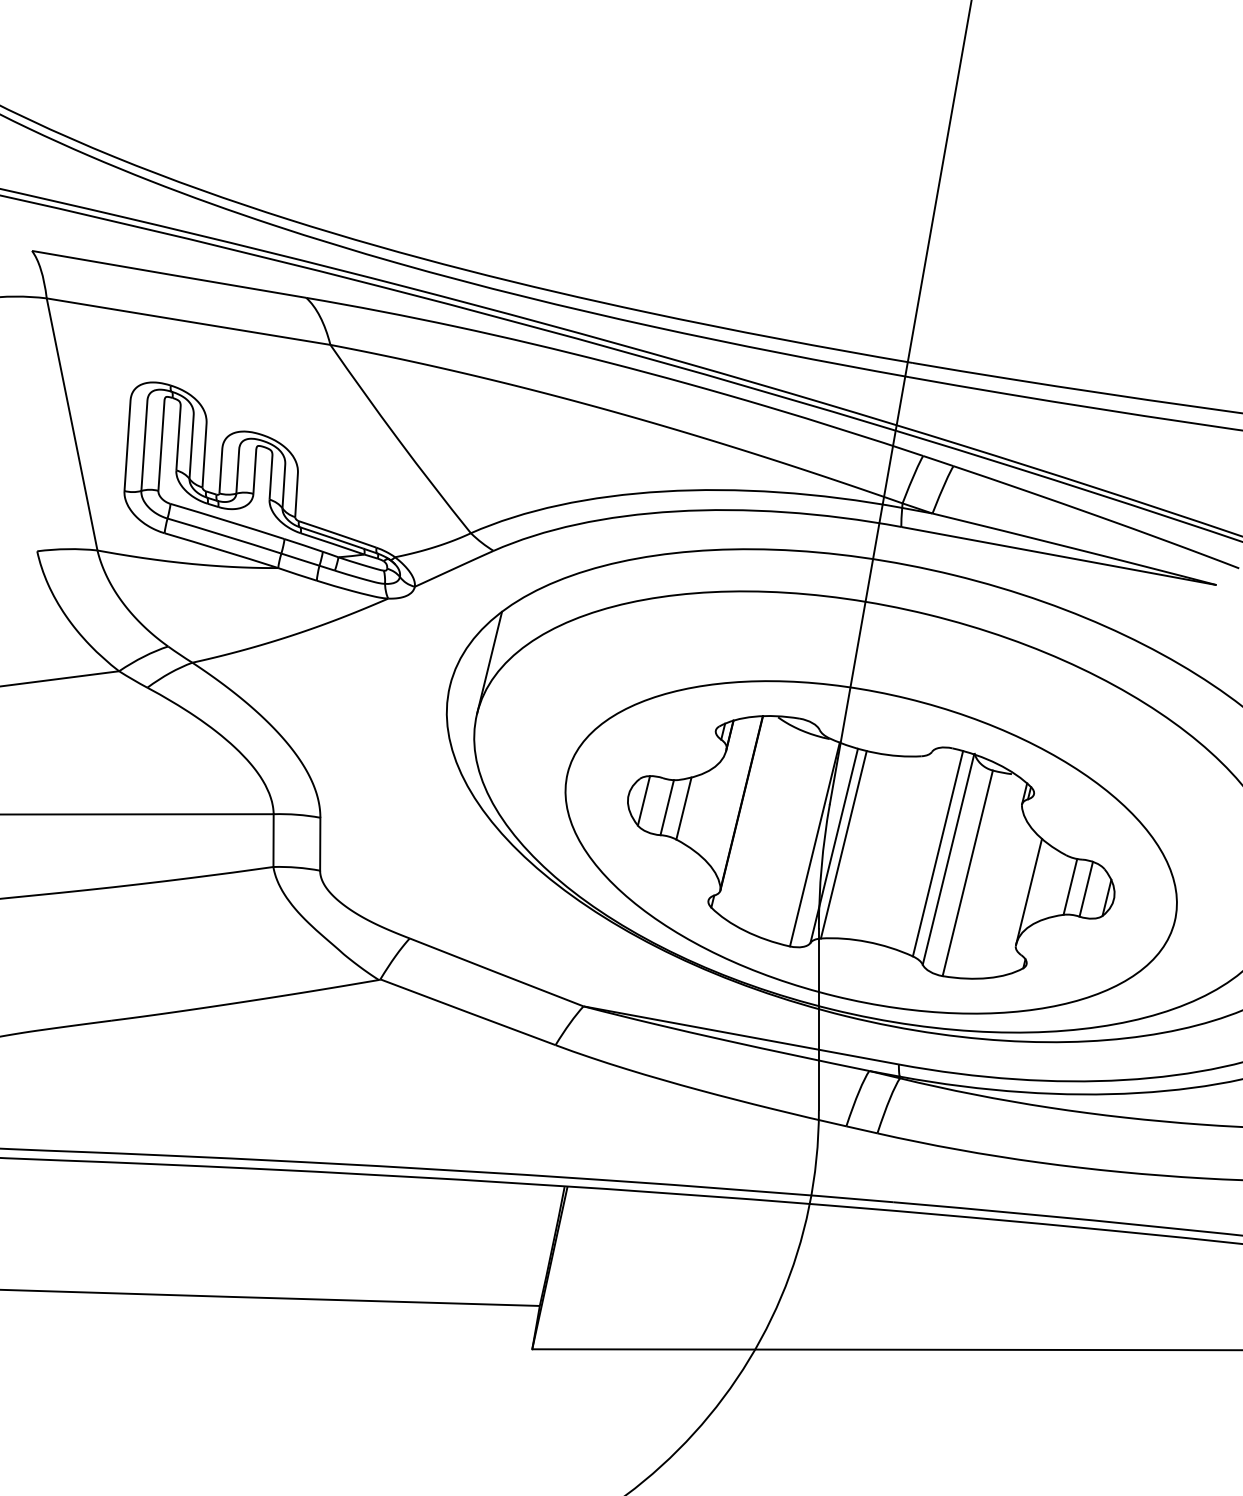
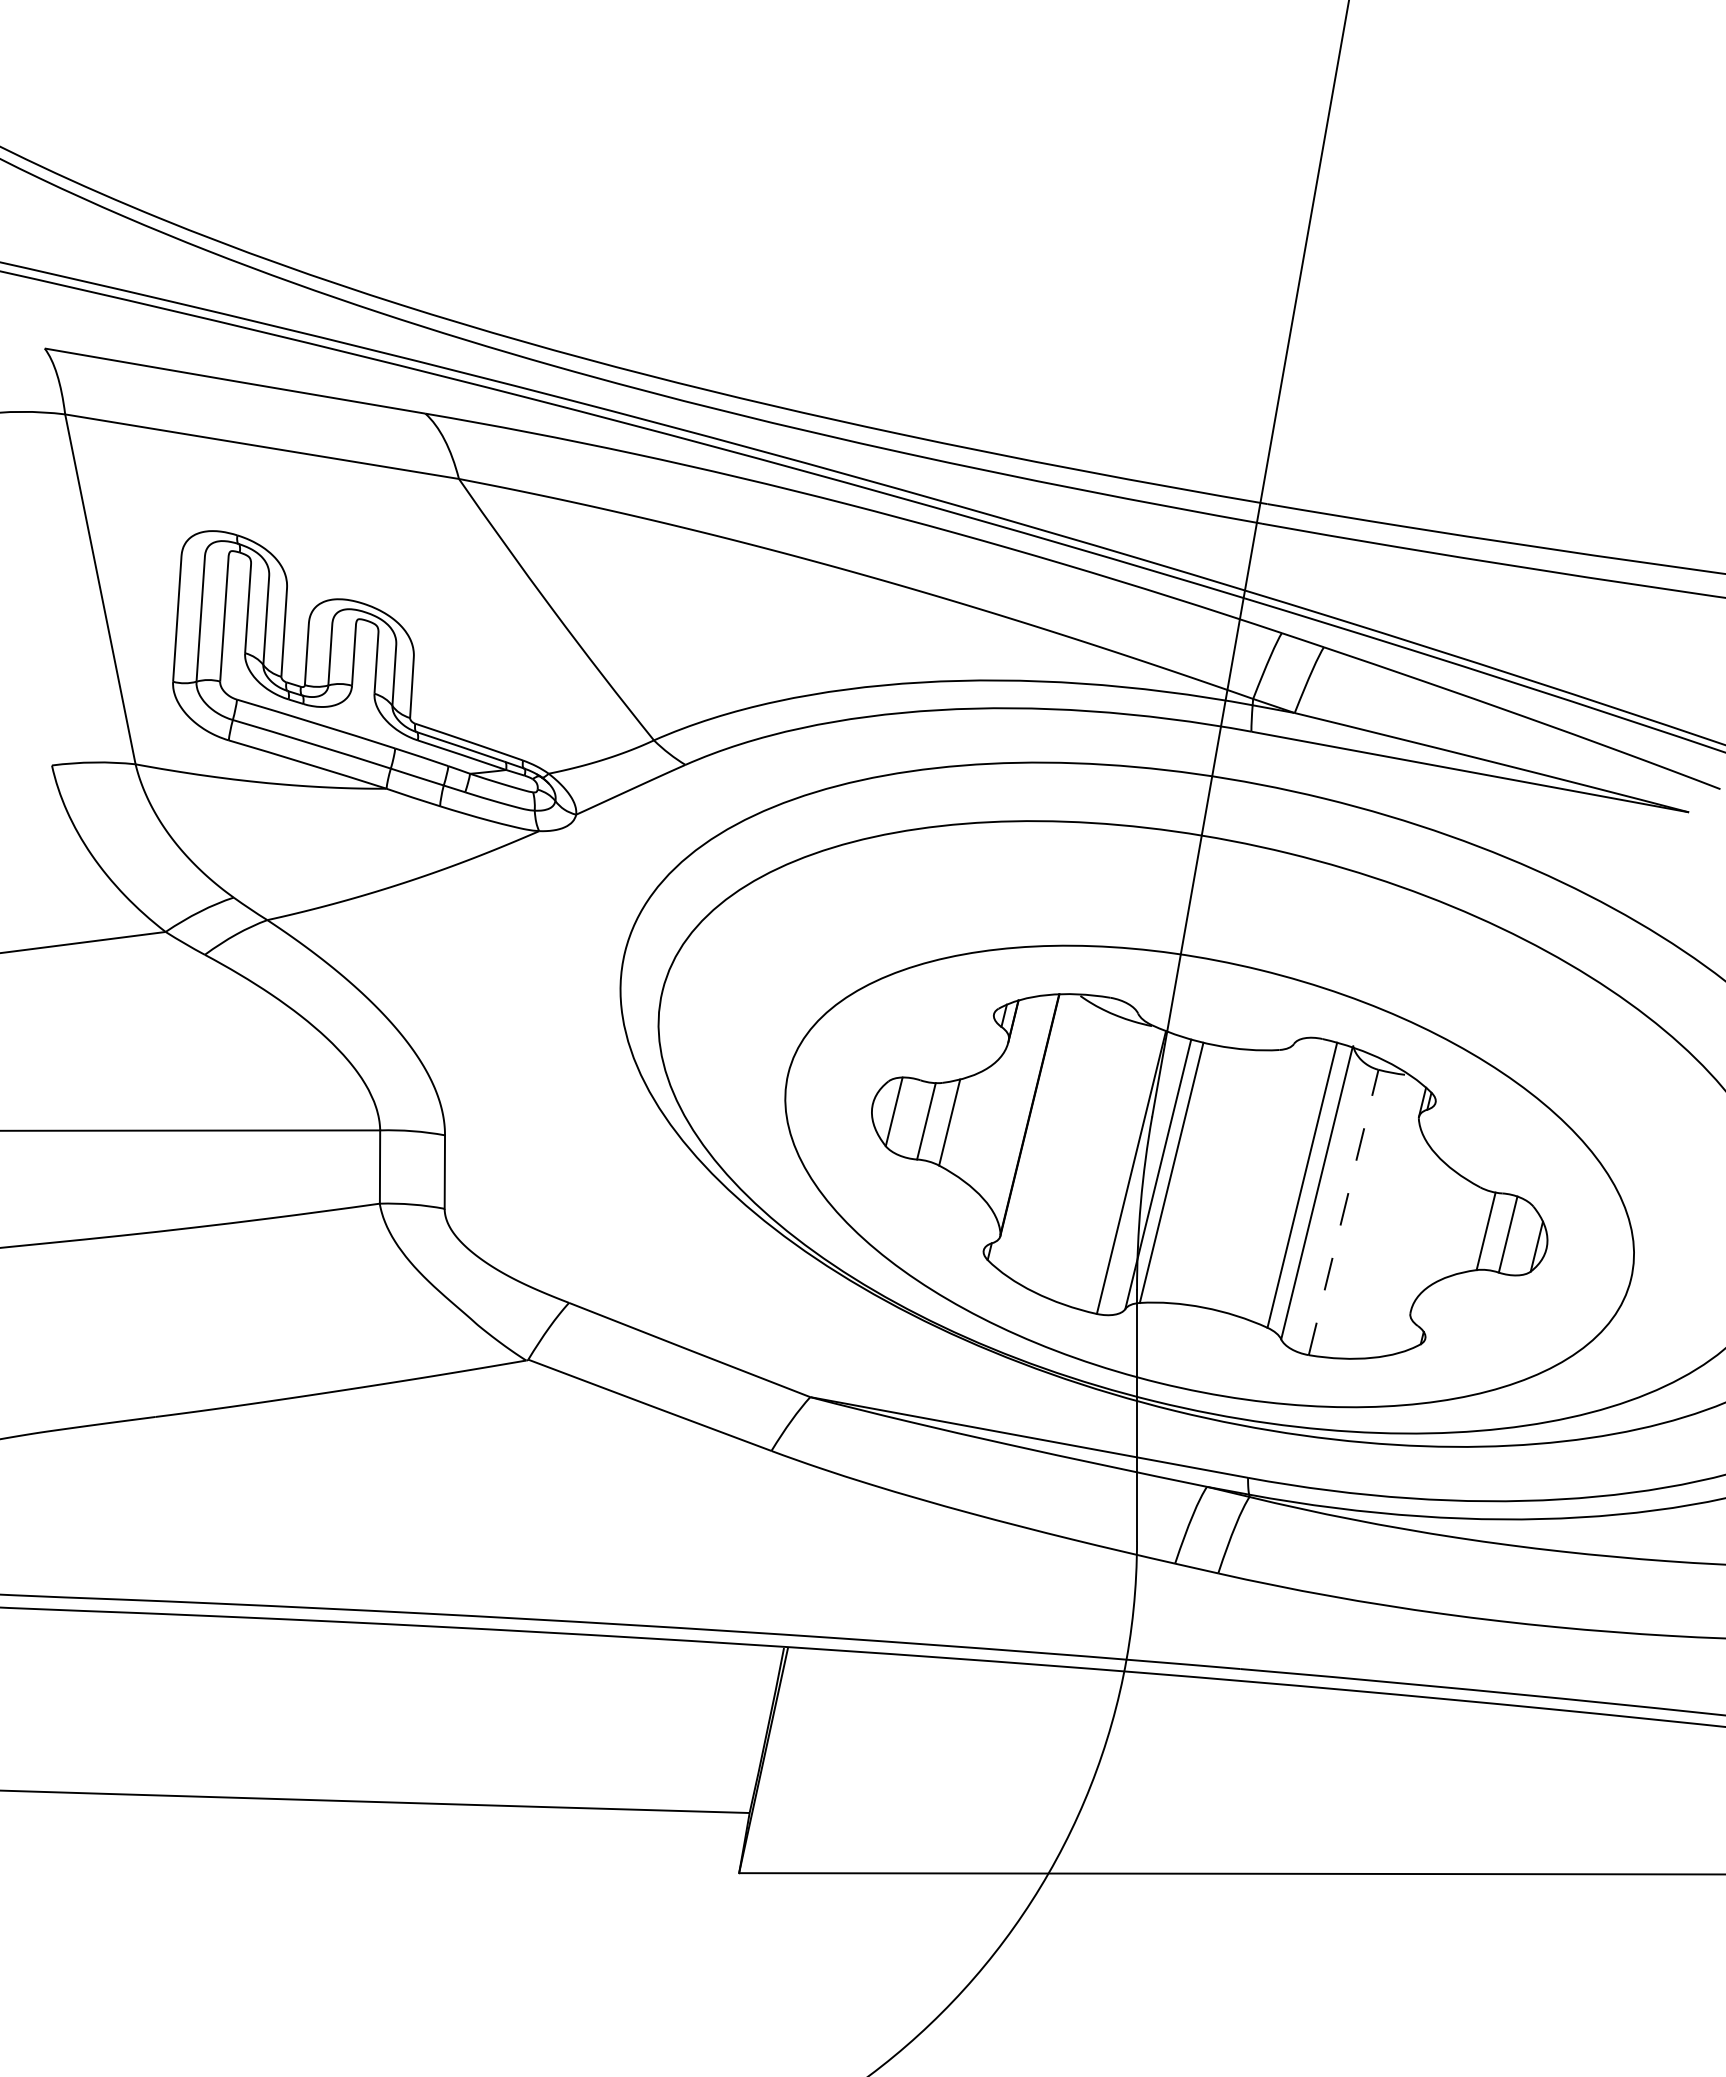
line: (489, 662) -> (679, 919), removed
line: (967, 873) -> (1343, 1212), solid -> dashed
line: (1028, 891) -> (1428, 1237), removed

